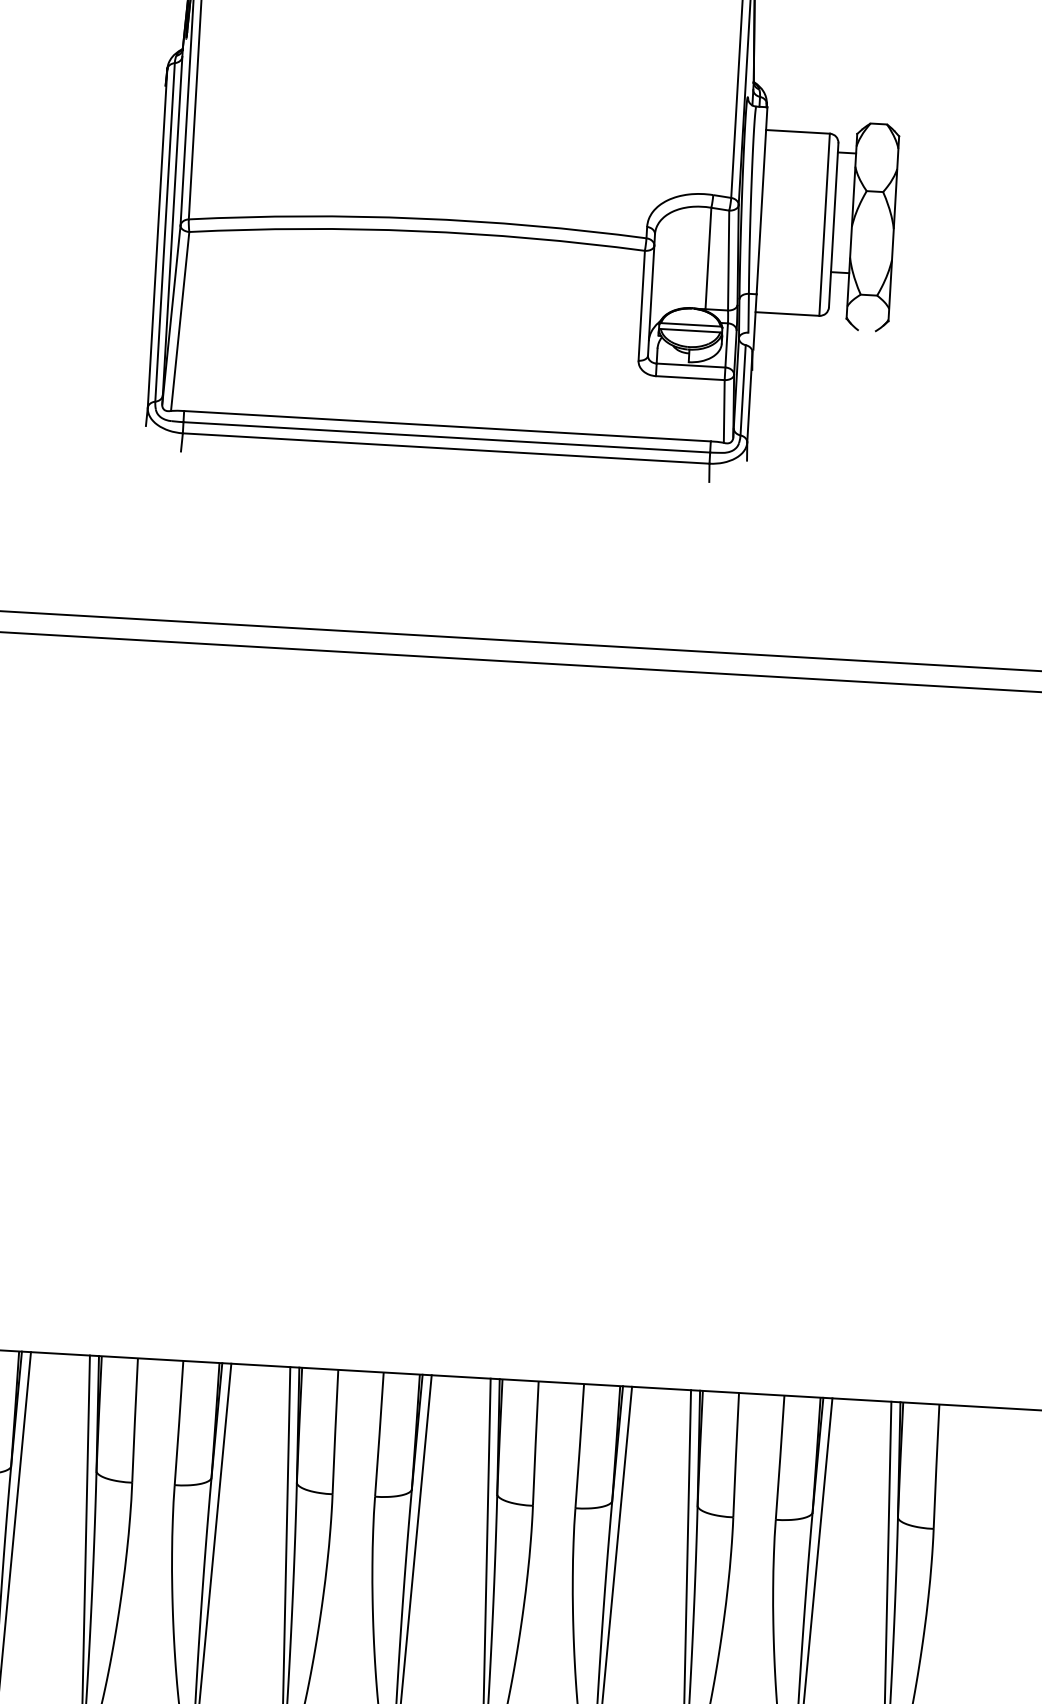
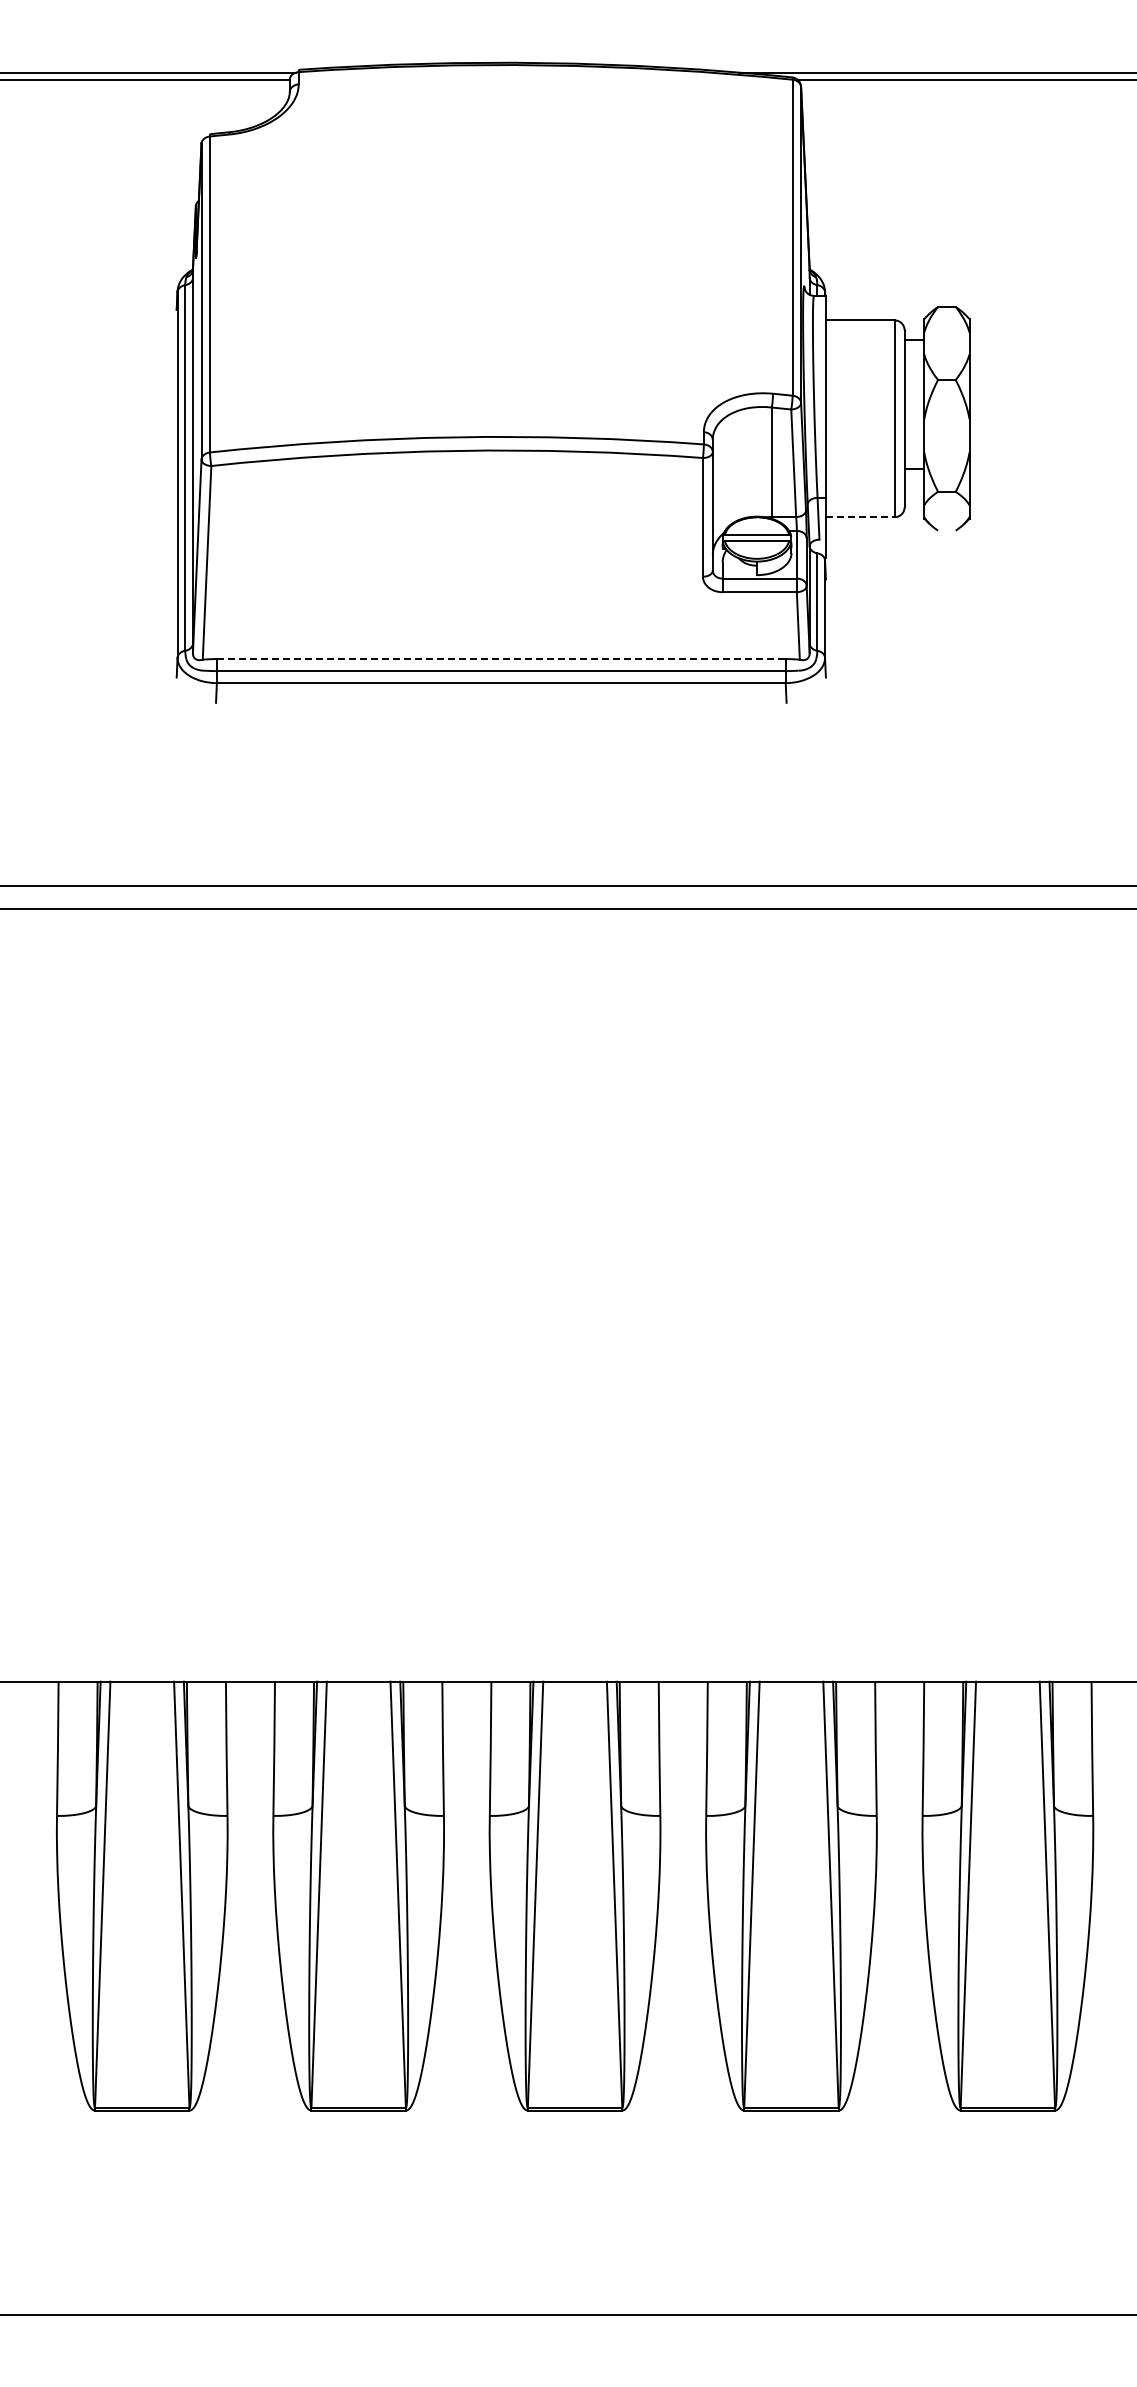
line: (787, 314) -> (860, 517), solid -> dashed
line: (447, 426) -> (501, 659), solid -> dashed

